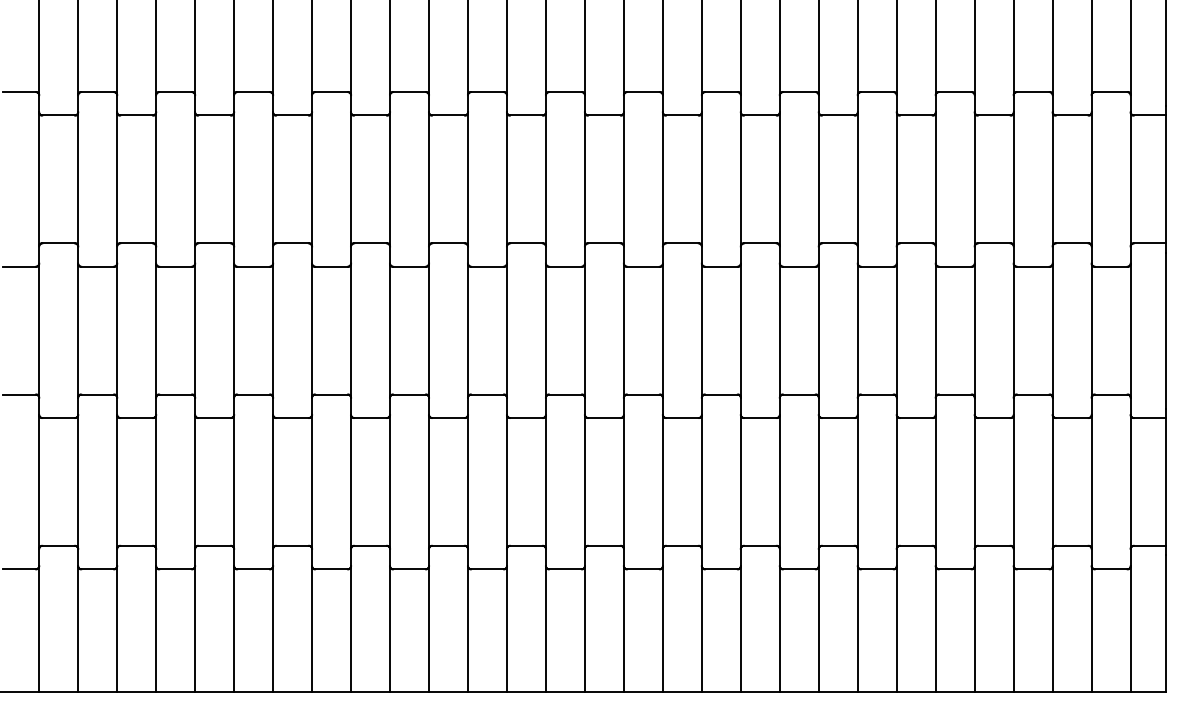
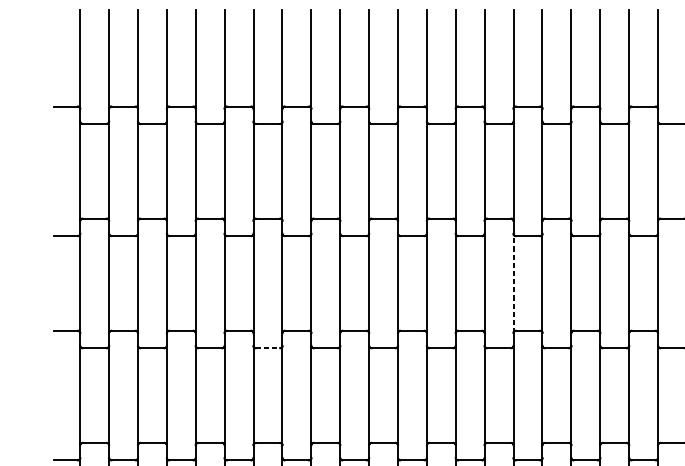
line: (623, 330) -> (513, 283), solid -> dashed
line: (293, 418) -> (268, 348), solid -> dashed

